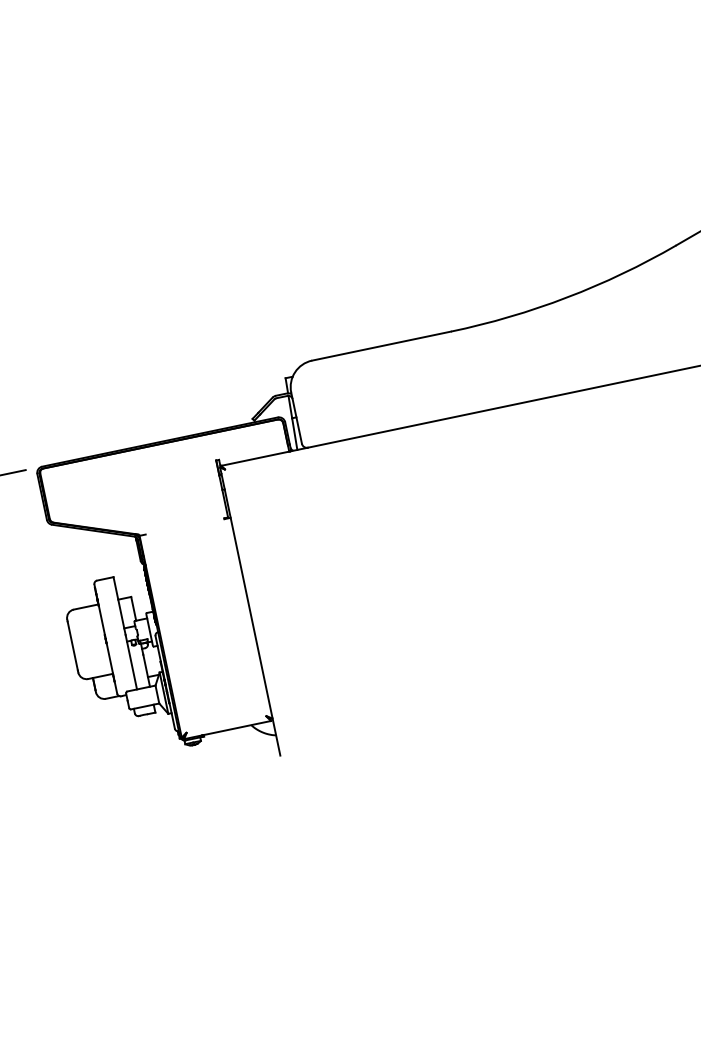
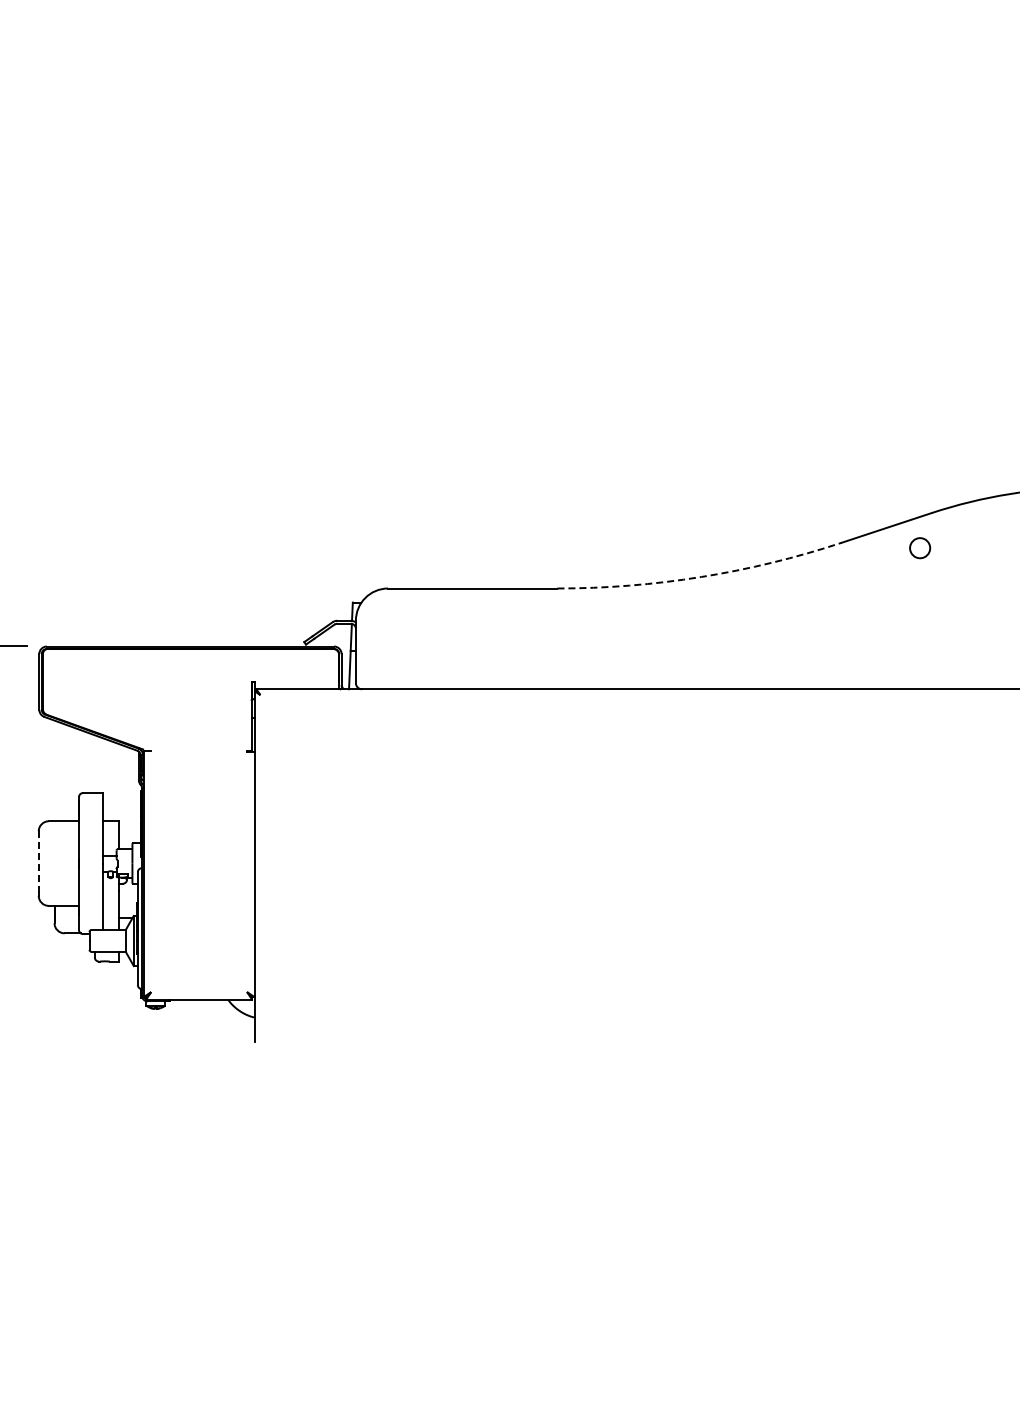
arc: (567, 297) -> (701, 577), solid -> dashed
line: (72, 646) -> (38, 863), solid -> dashed

